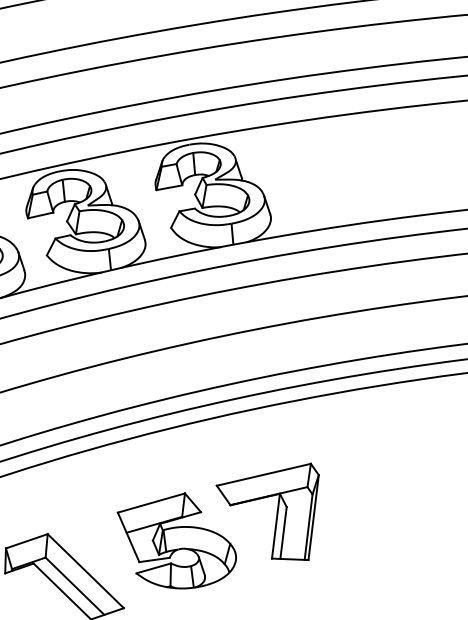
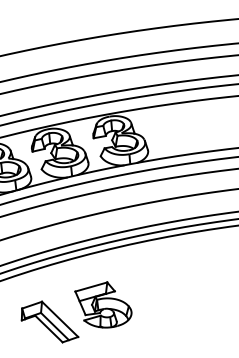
part: (267, 512) -> (146, 291), removed

